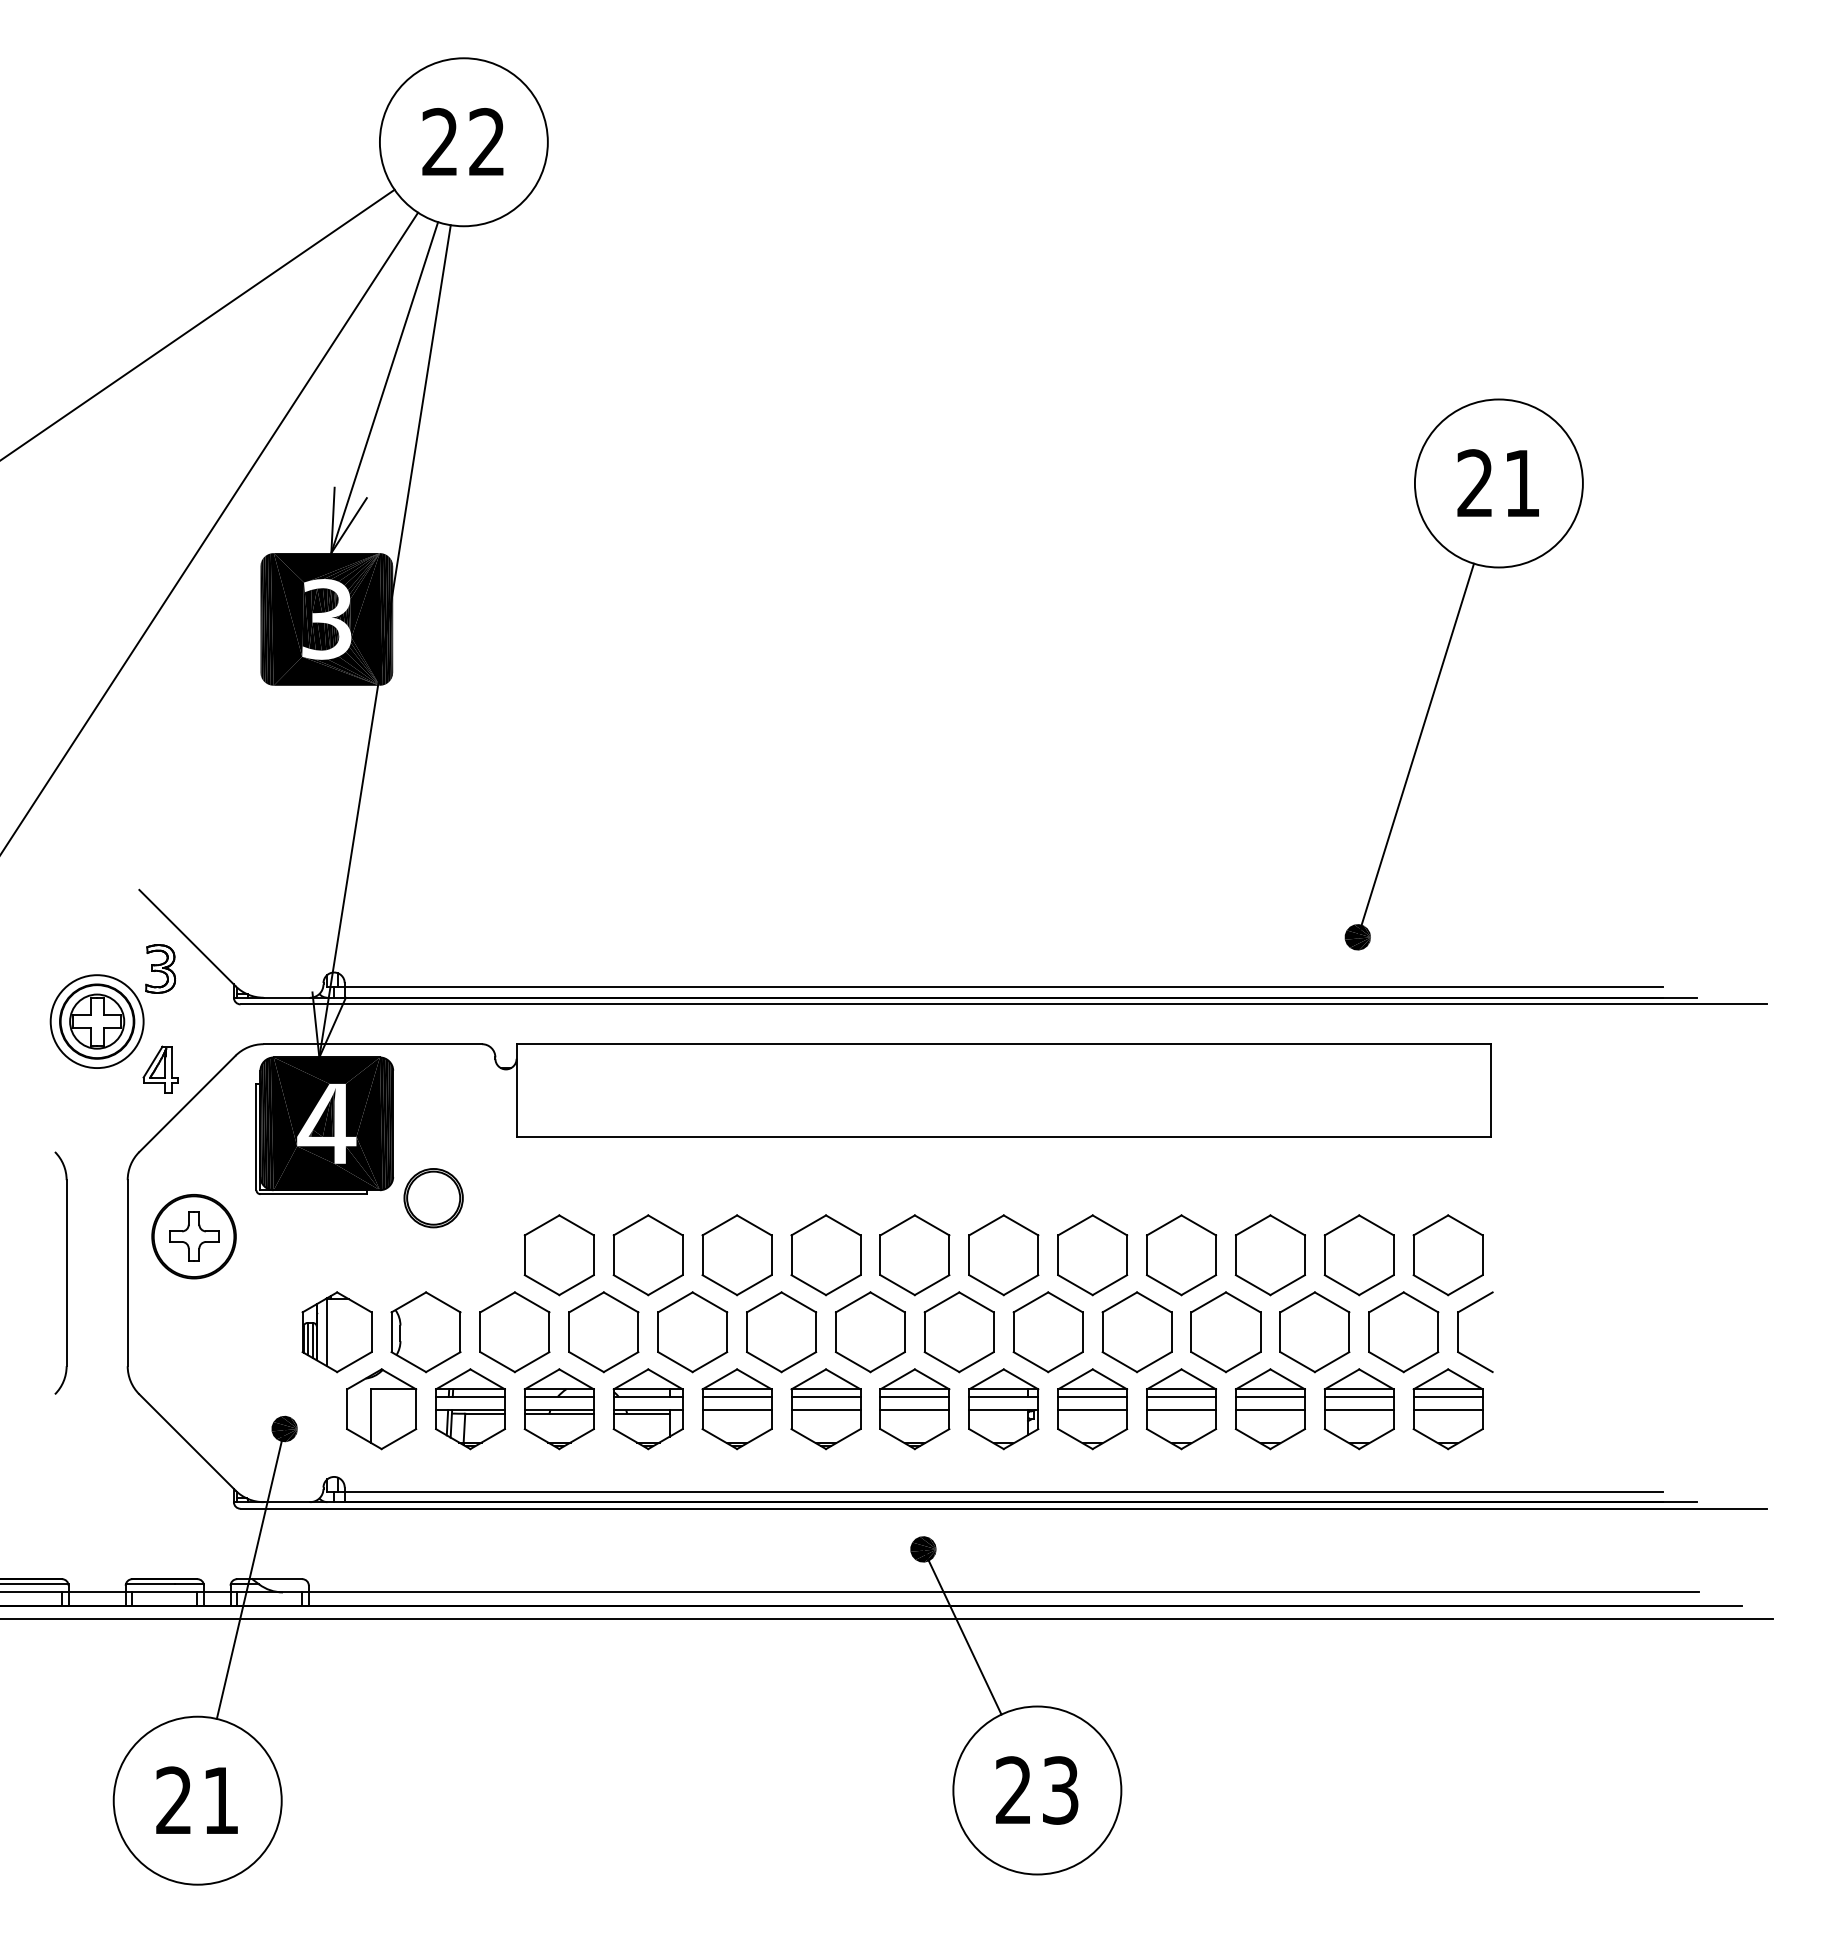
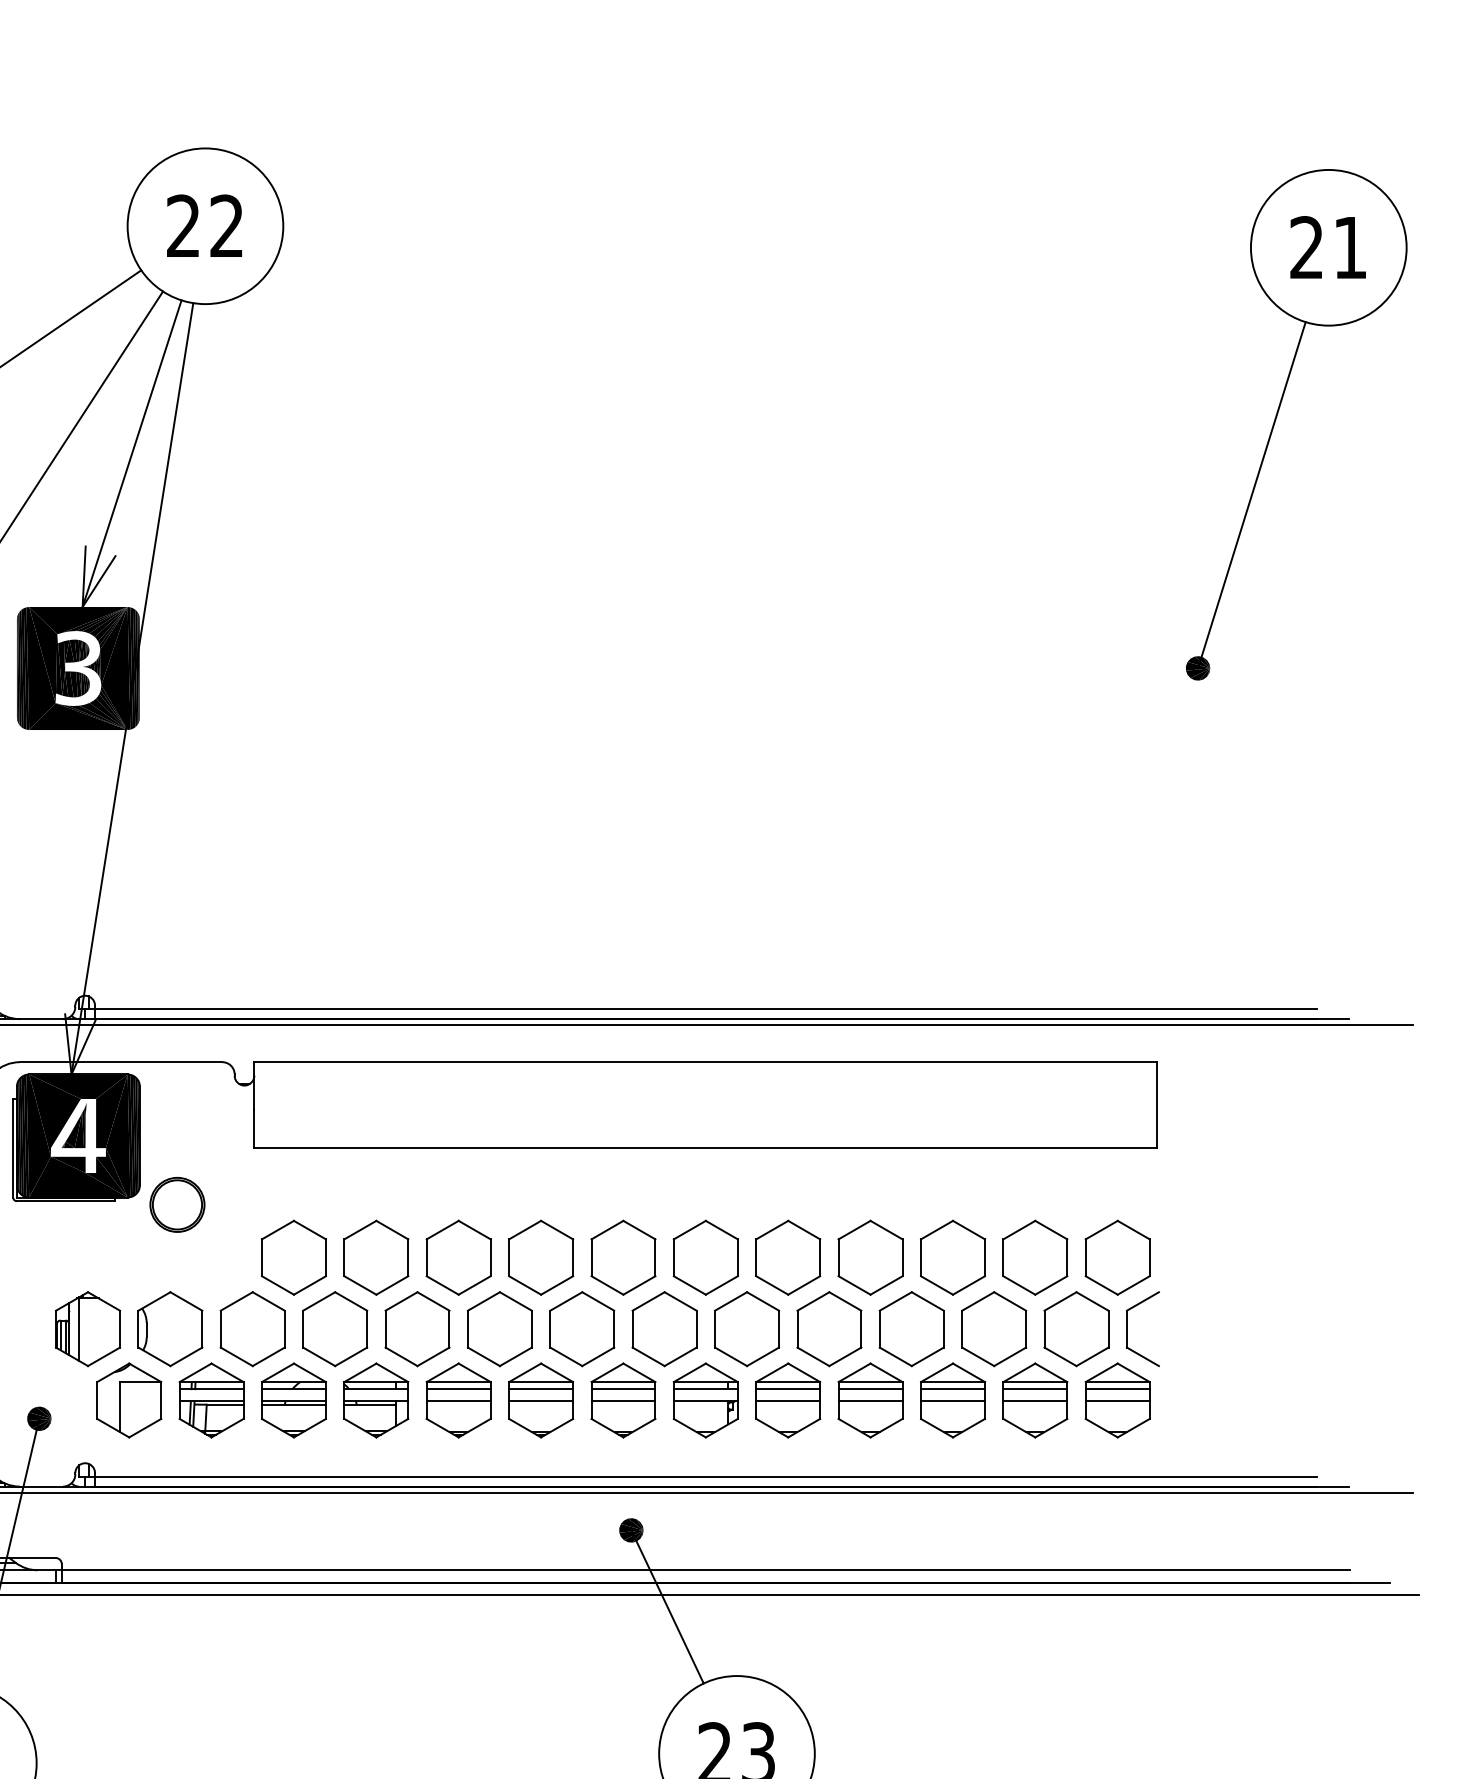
part: (1442, 669) -> (1276, 420), moved

